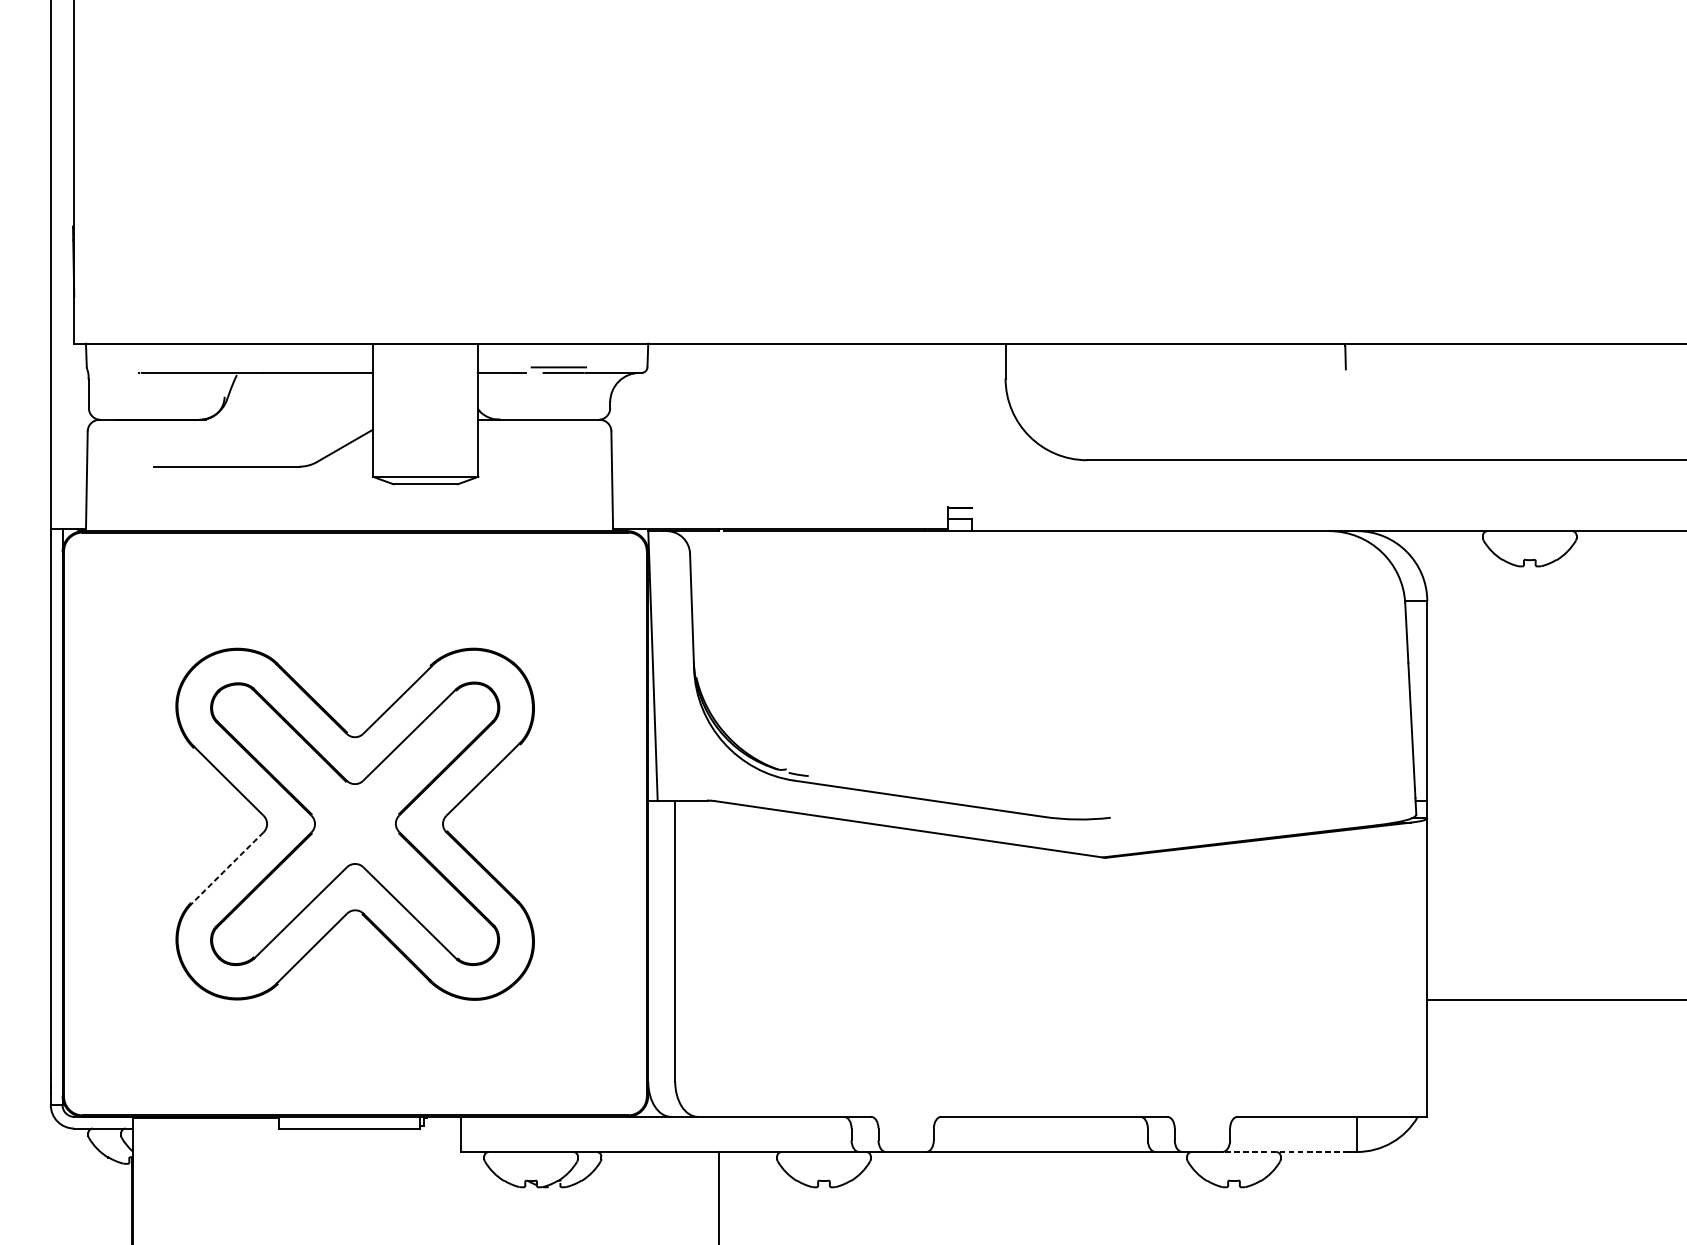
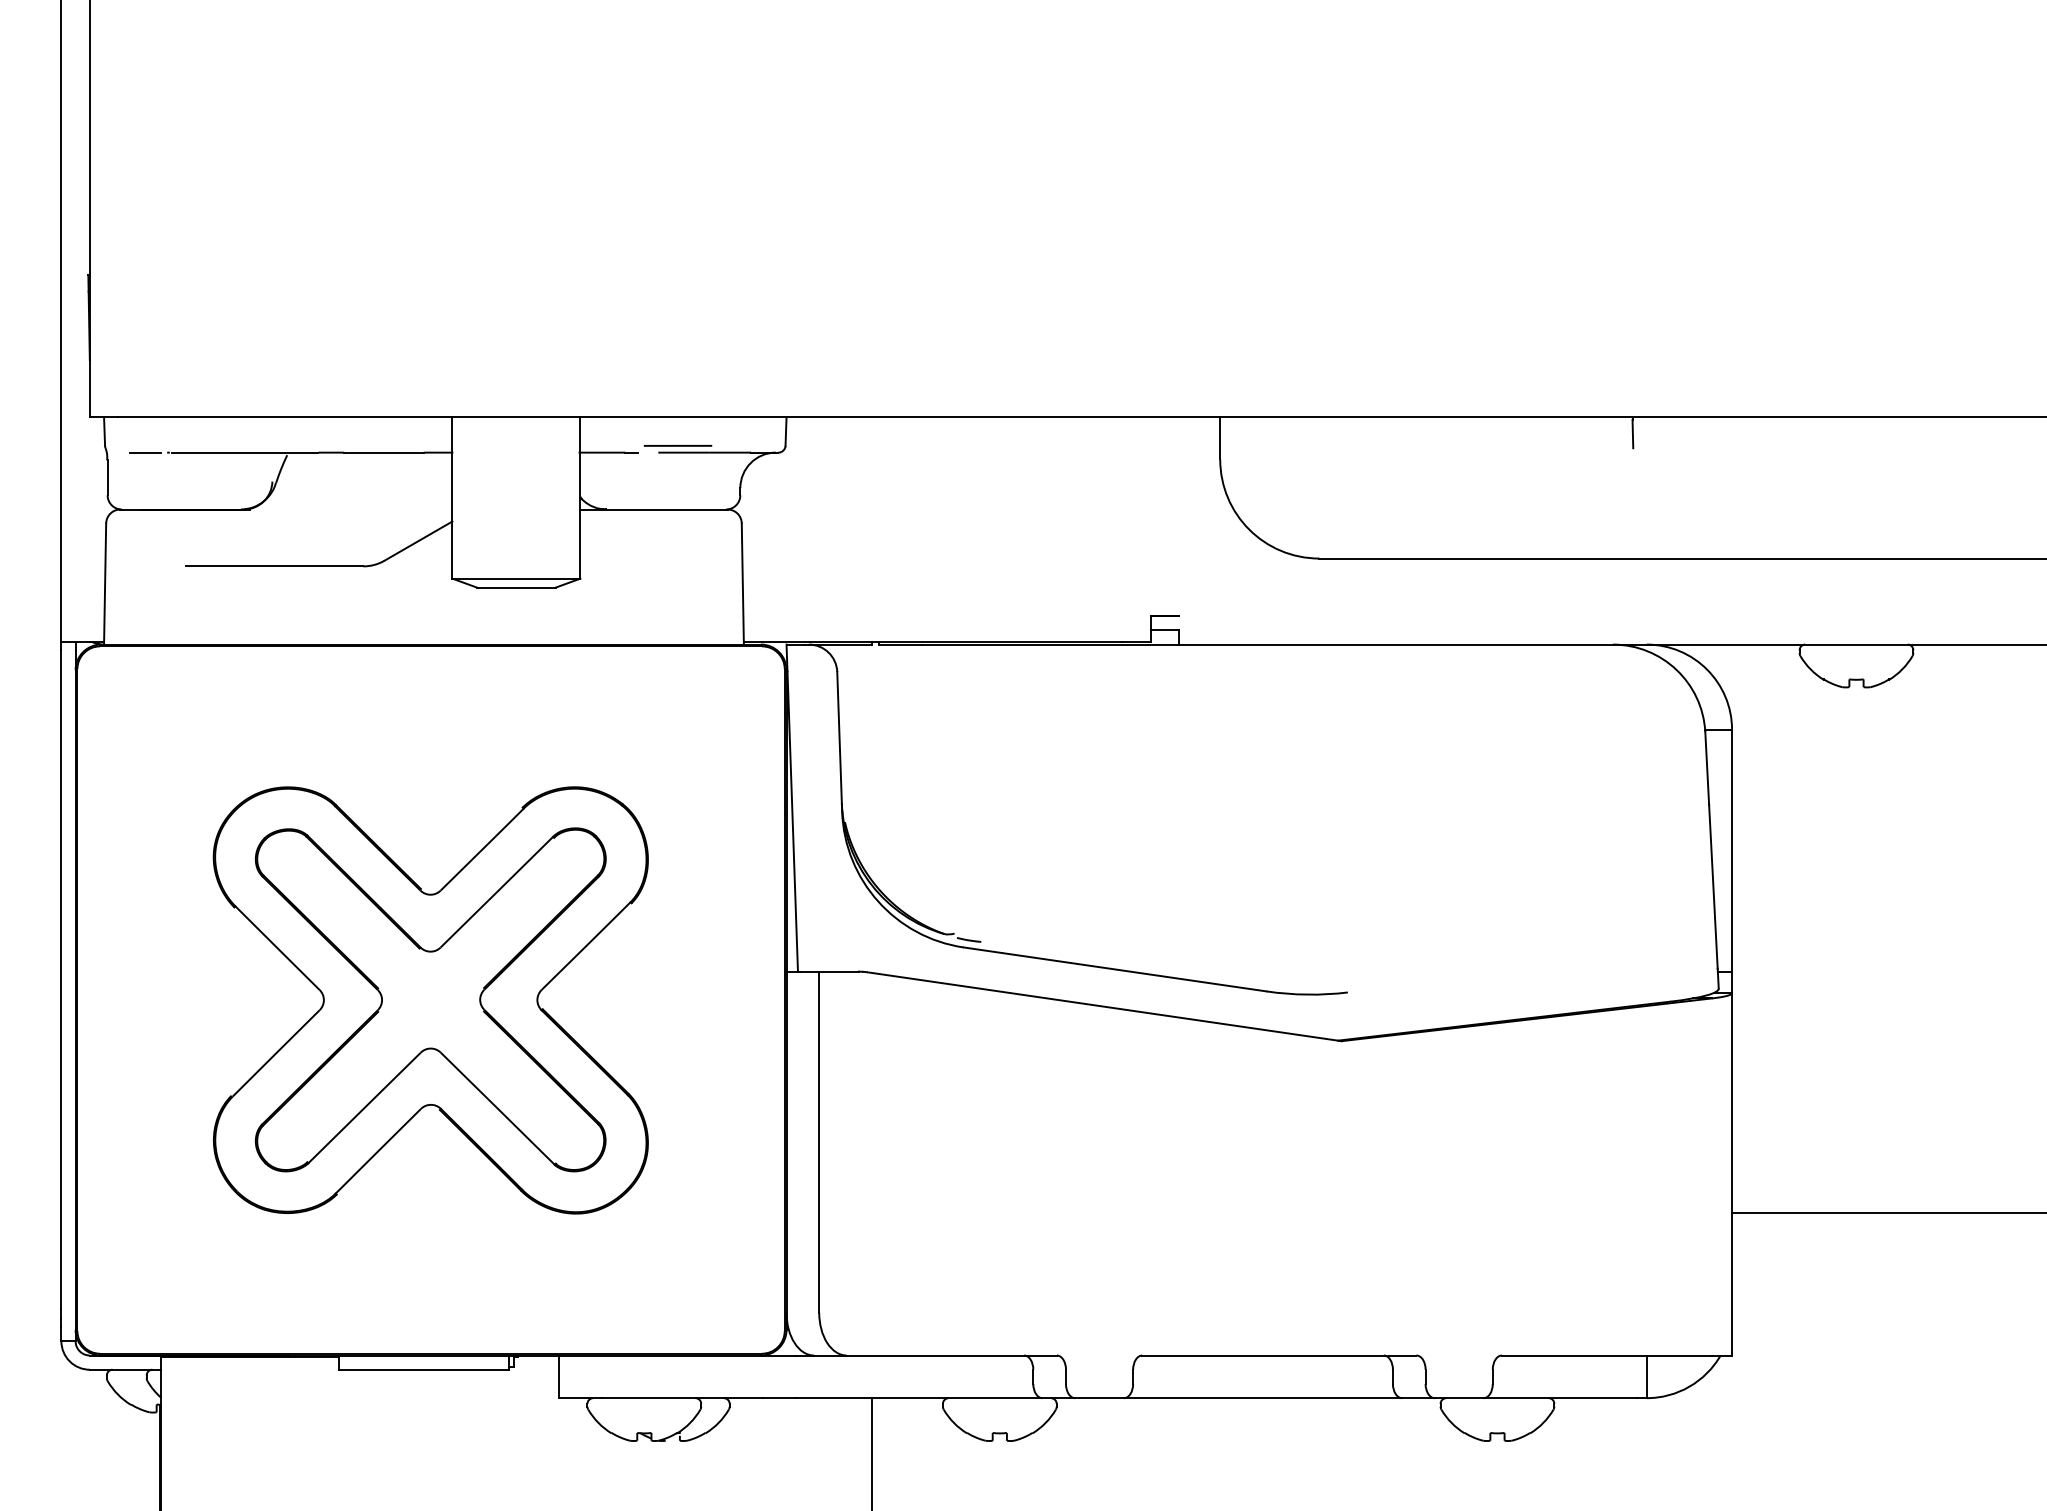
line: (120, 372) -> (145, 452), added
arc: (228, 868) -> (276, 1053), dashed -> solid
line: (1285, 1152) -> (1560, 1398), dashed -> solid

